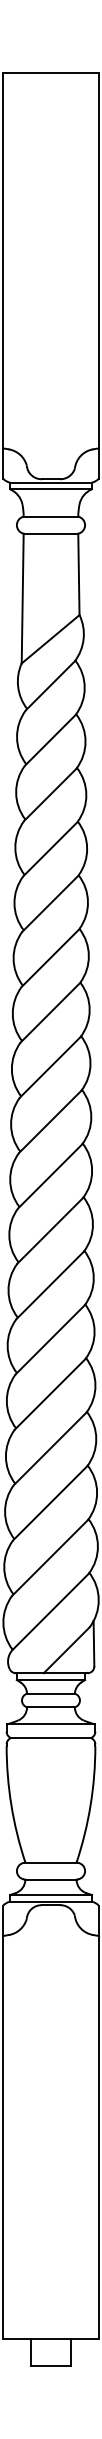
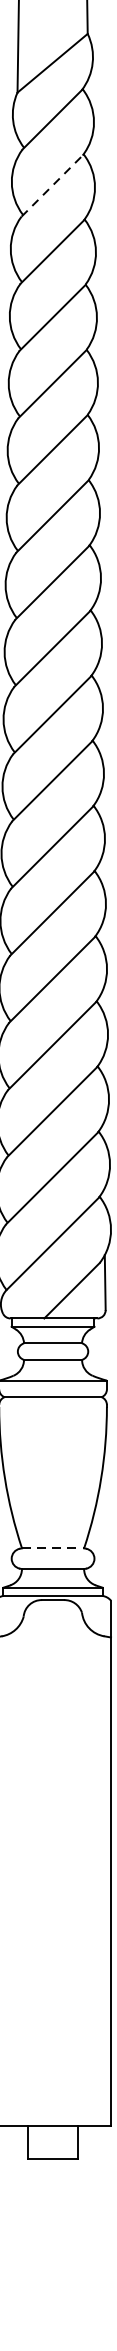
line: (51, 739) -> (53, 184), solid -> dashed
line: (51, 1862) -> (53, 1548), solid -> dashed

